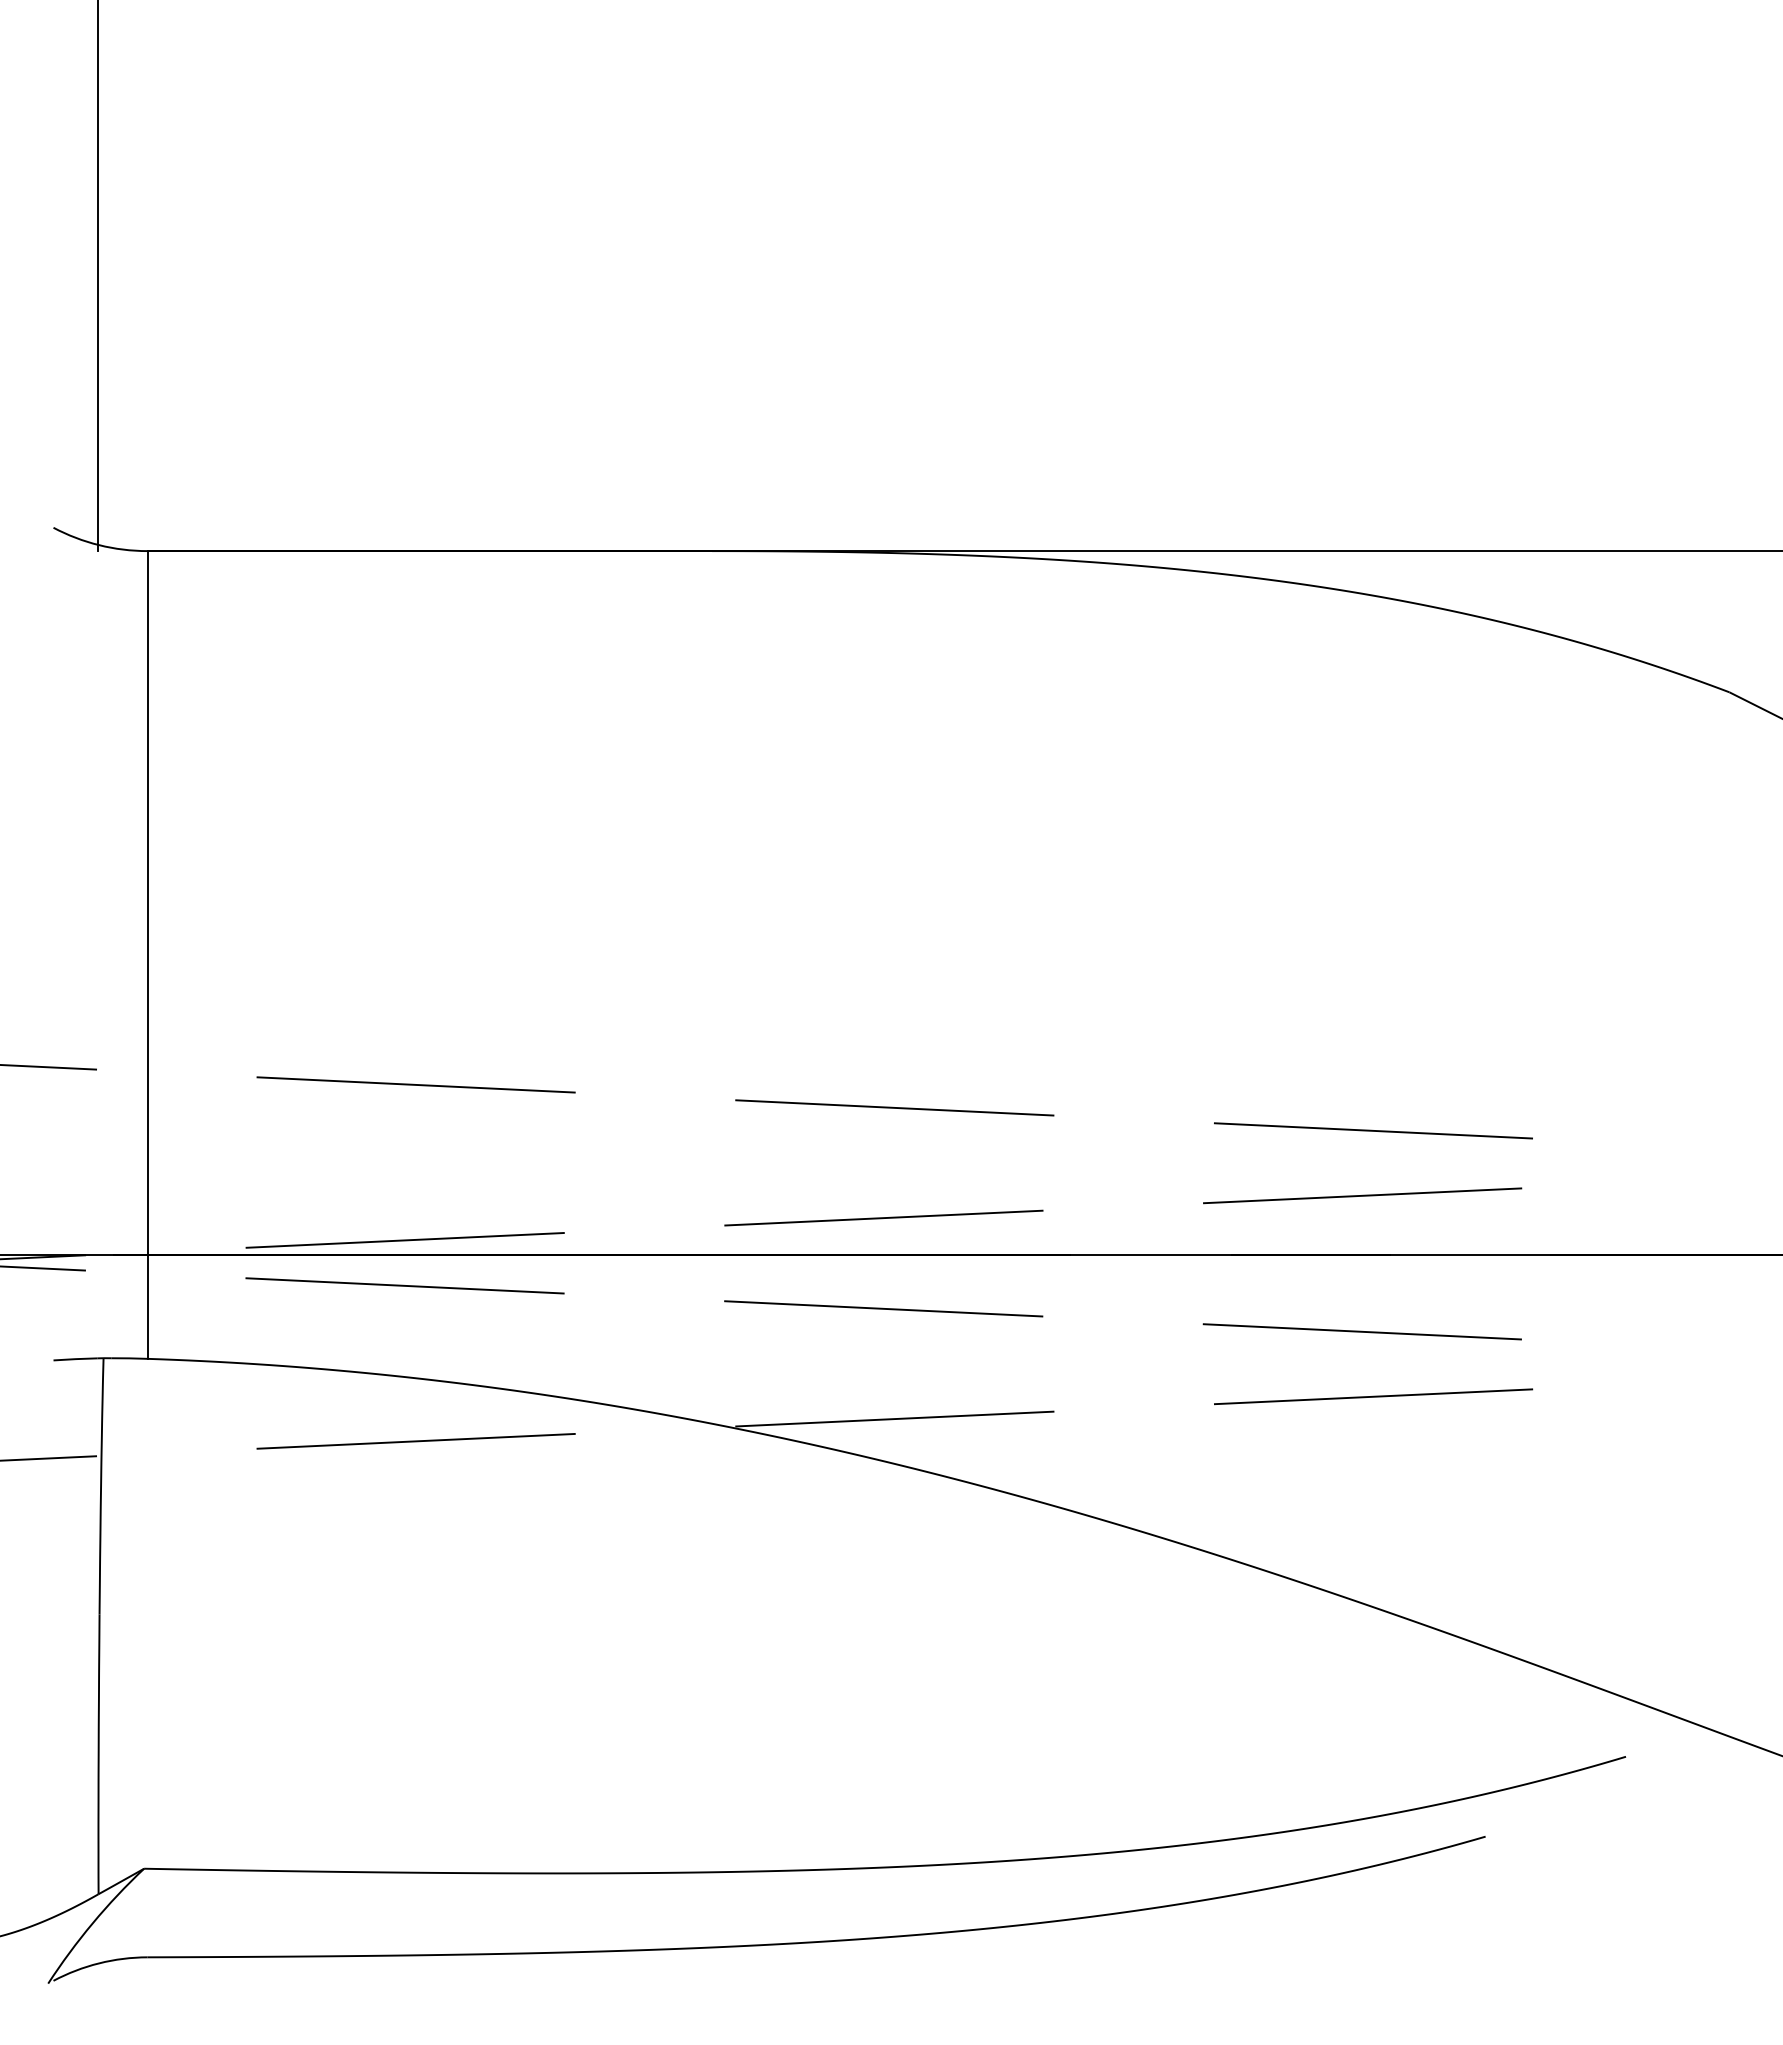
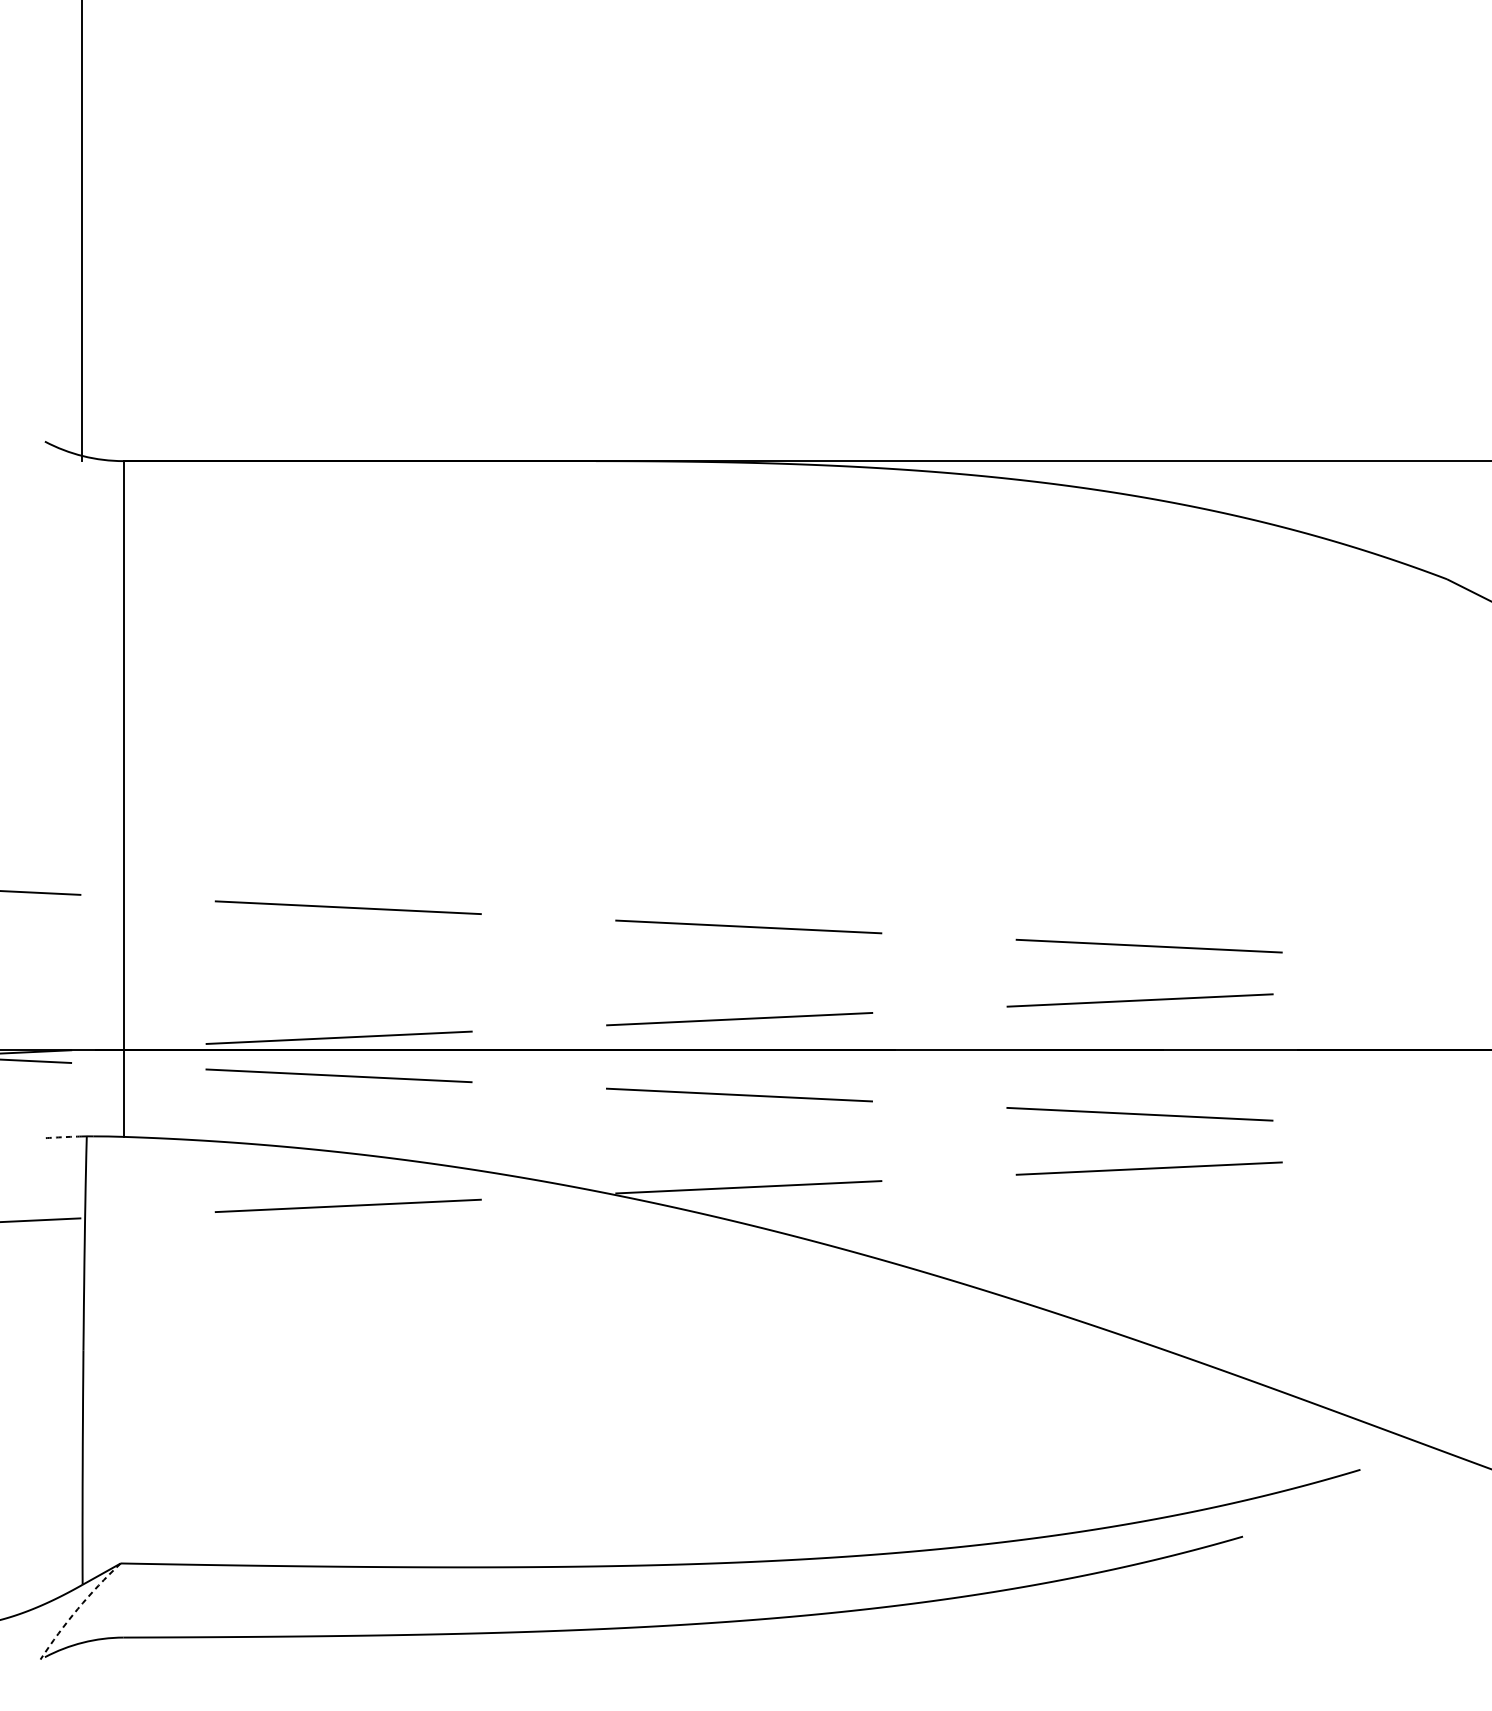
arc: (75, 1359) -> (63, 1137), solid -> dashed
arc: (92, 1923) -> (77, 1609), solid -> dashed

